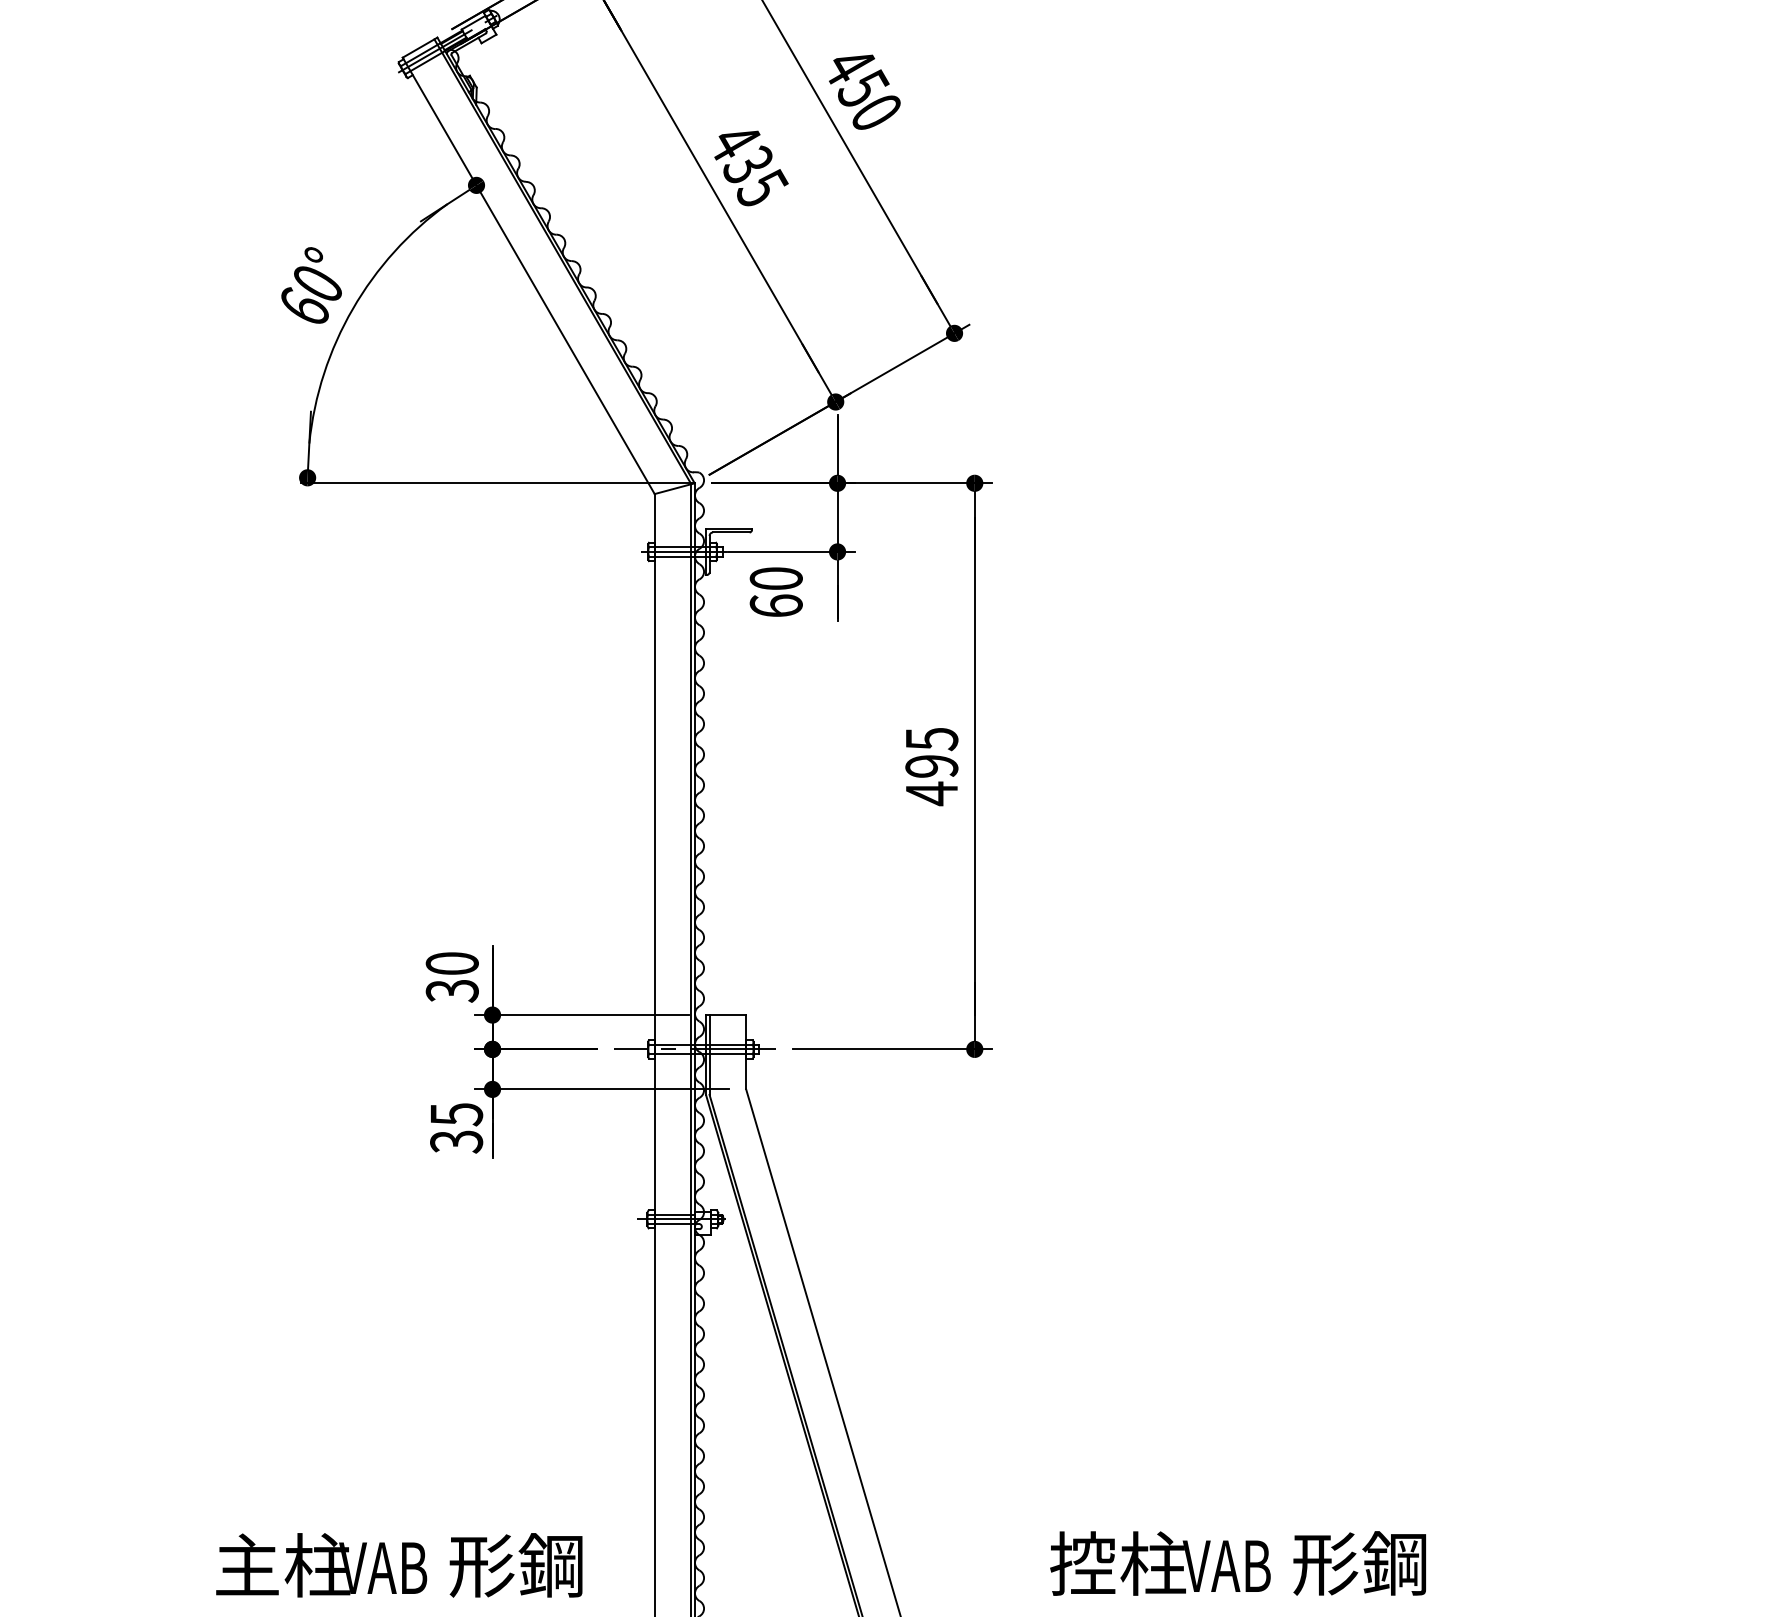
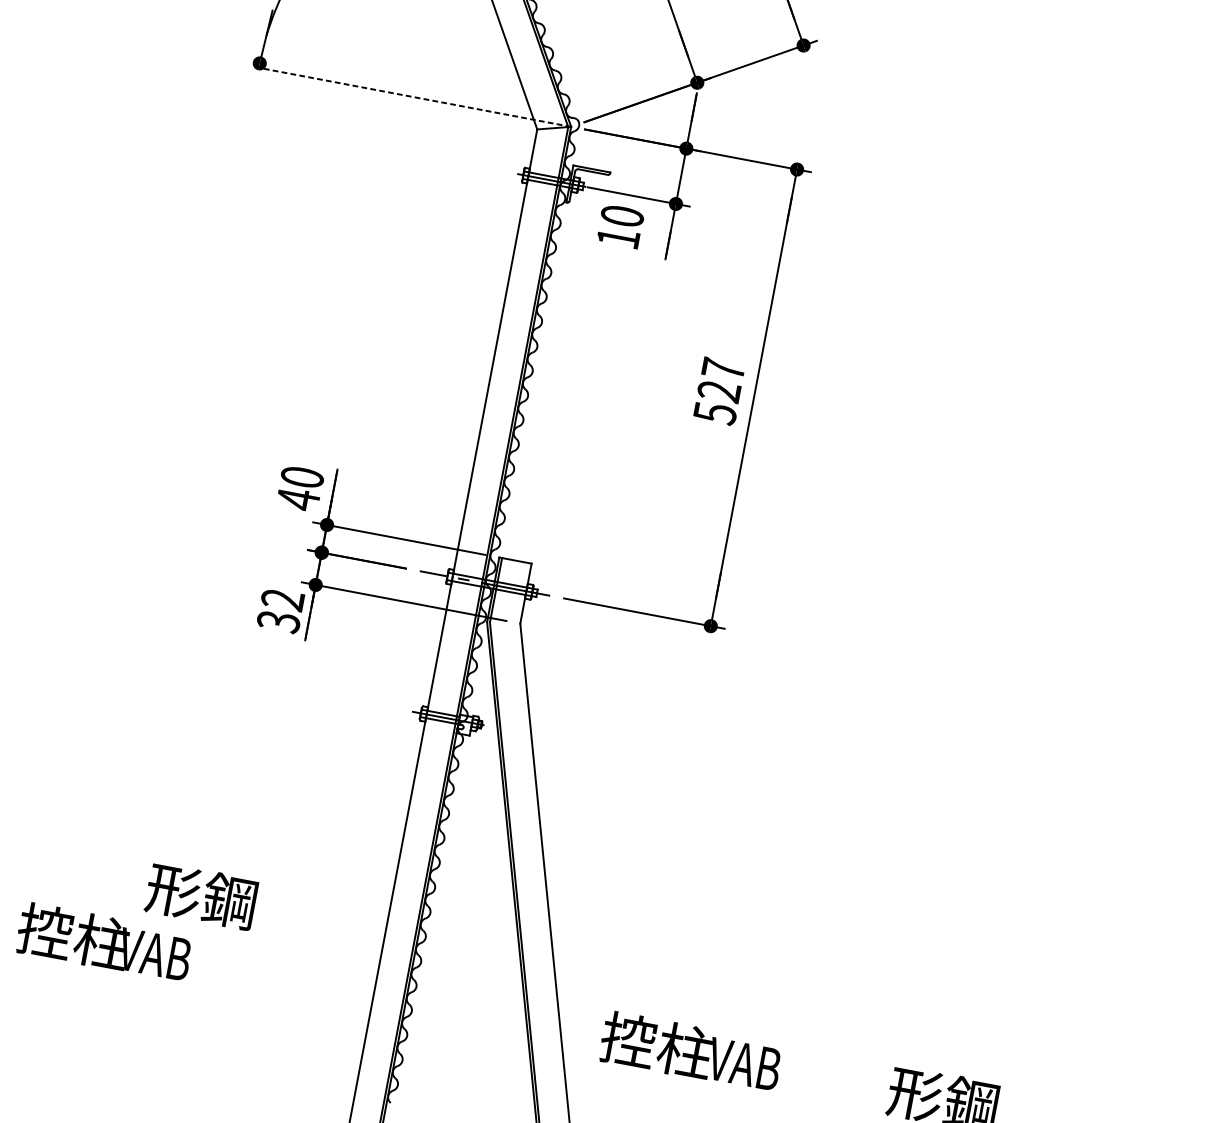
line: (498, 483) -> (412, 97), solid -> dashed
text: (775, 605) -> (617, 237), 60 -> 10
text: (931, 766) -> (719, 391), 495 -> 527
text: (451, 990) -> (297, 498), 30 -> 40
text: (456, 1114) -> (282, 599), 35 -> 32
text: (1160, 1563) -> (691, 1051), moved
text: (246, 1565) -> (44, 931), 主柱 -> 控柱
text: (515, 1565) -> (200, 895), moved

